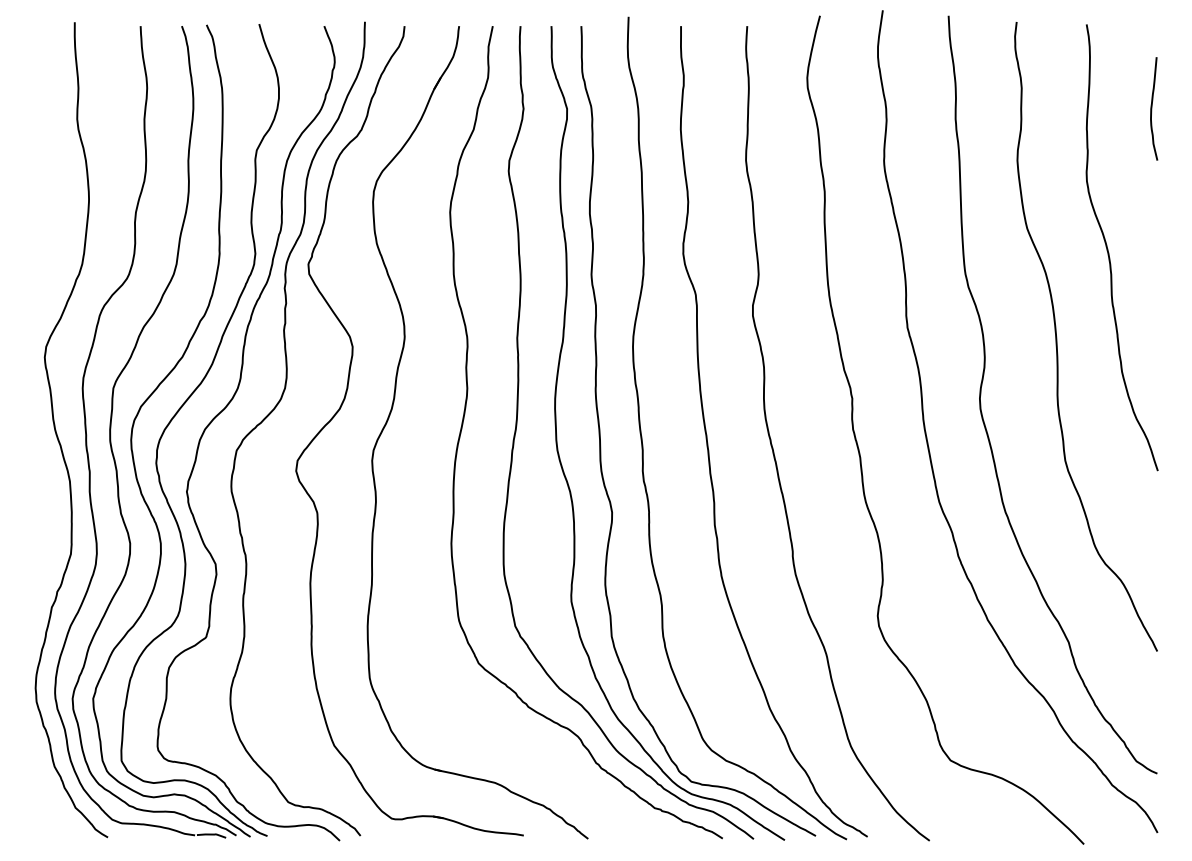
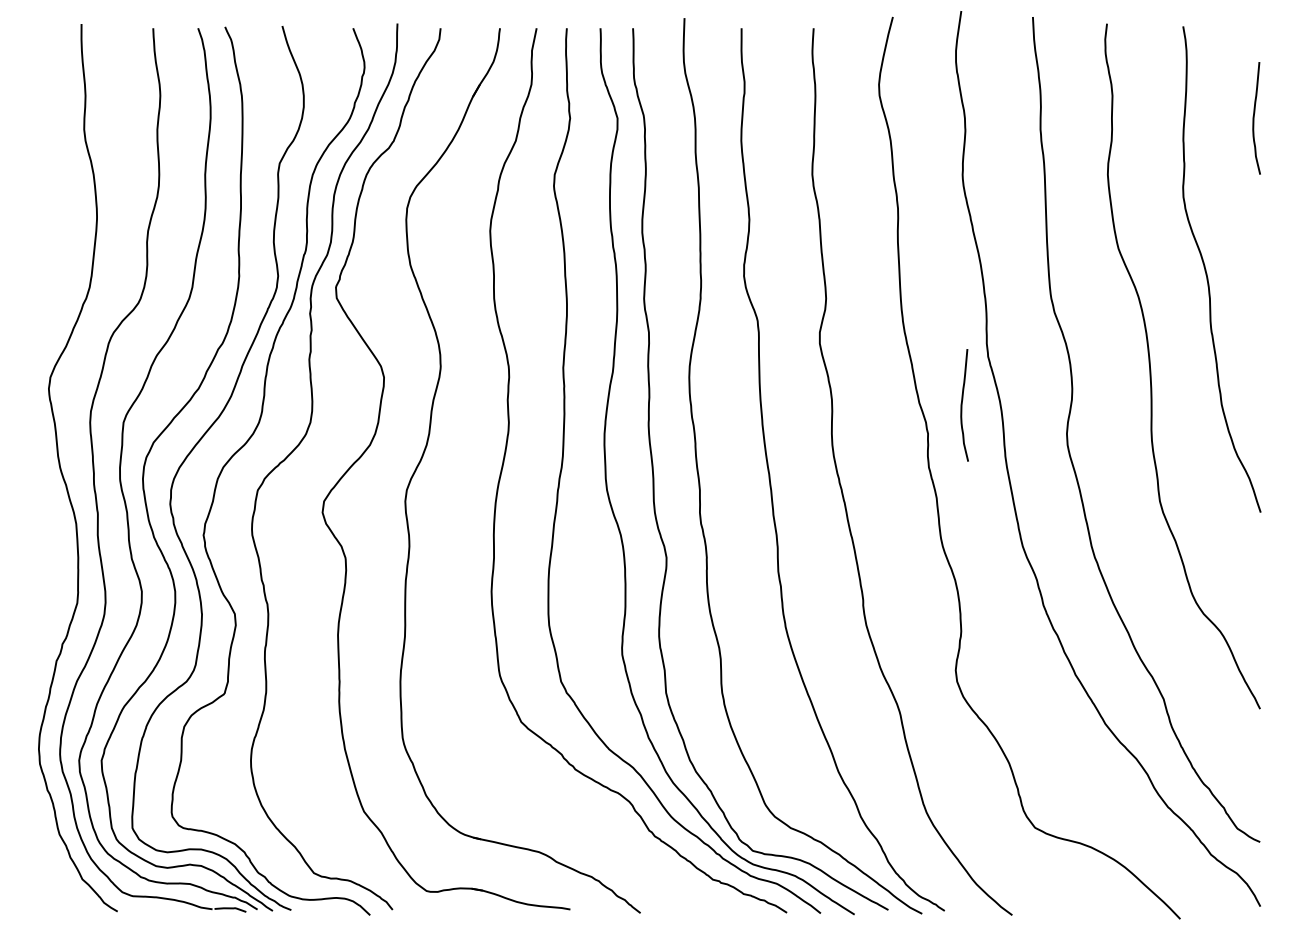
curve: (883, 372) -> (962, 405), added

